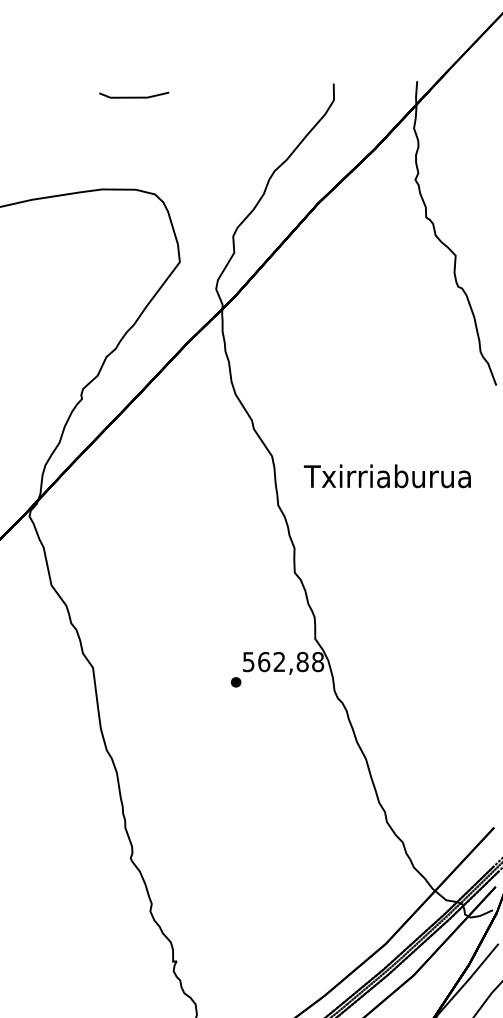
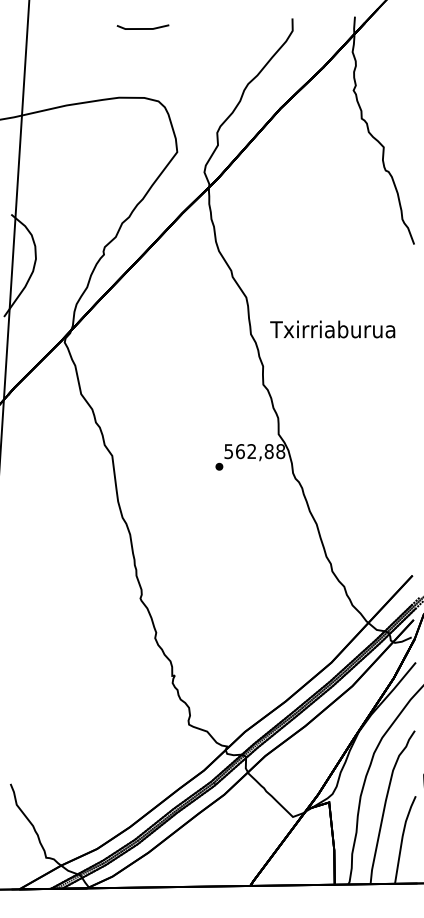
text: (387, 476) -> (332, 329), moved

